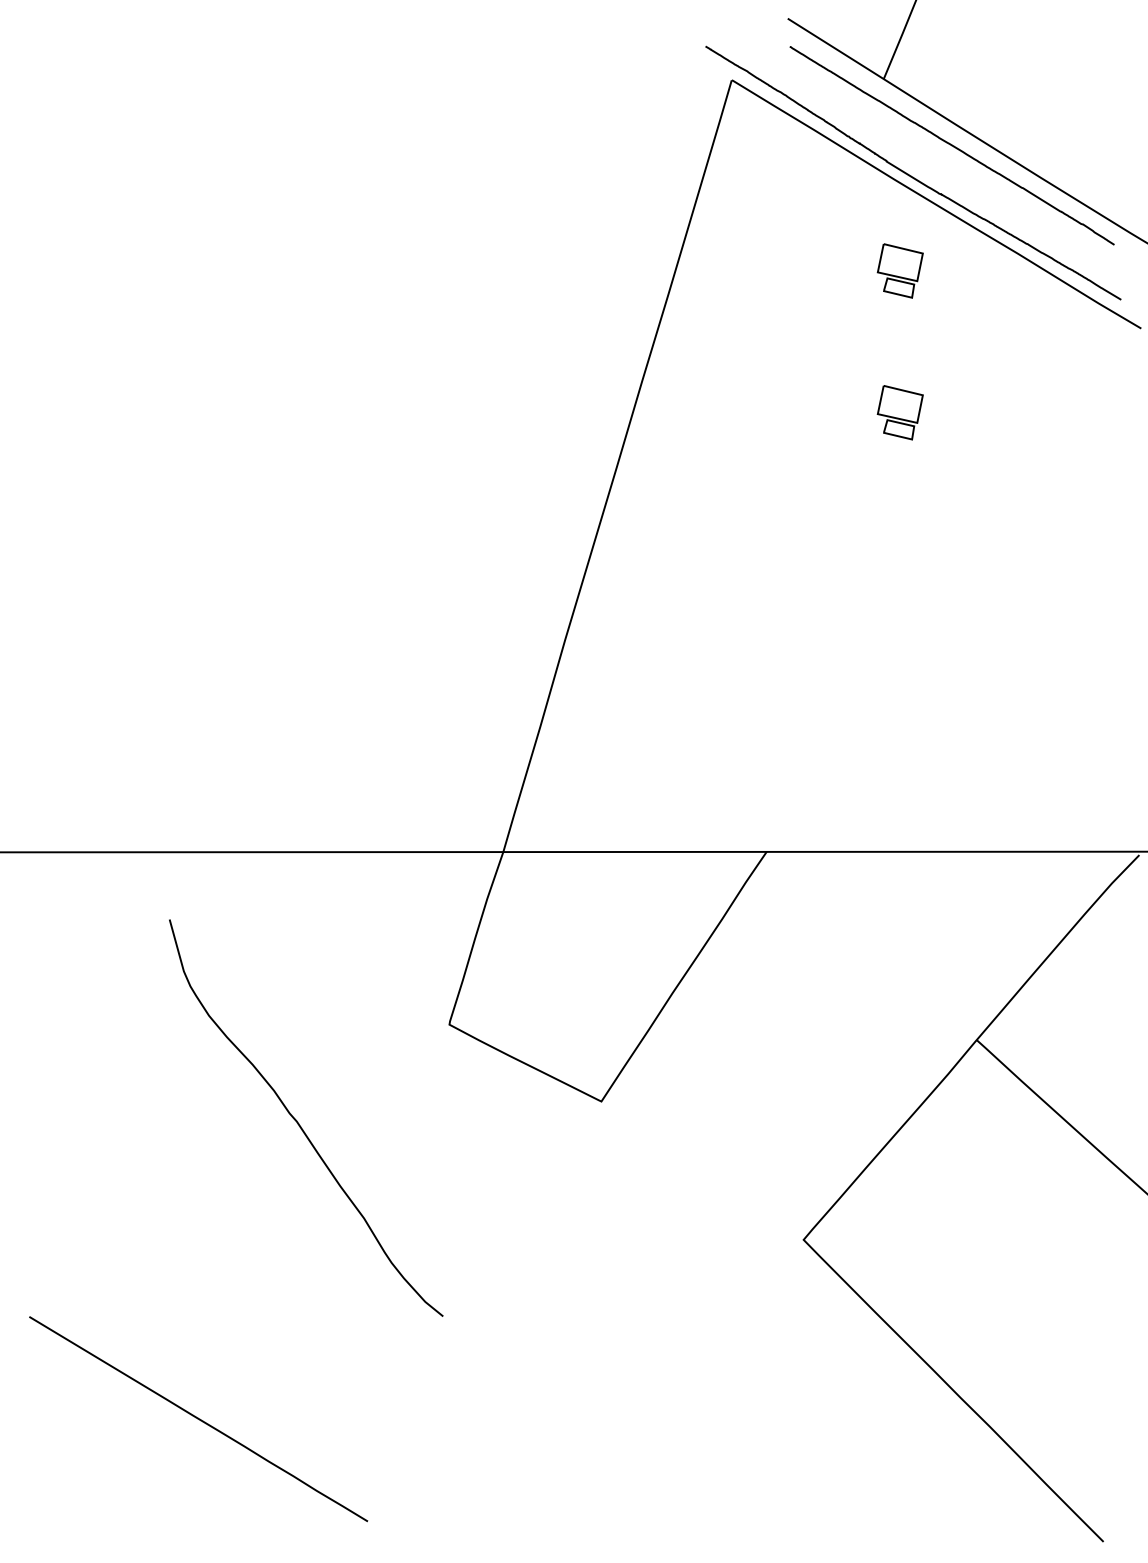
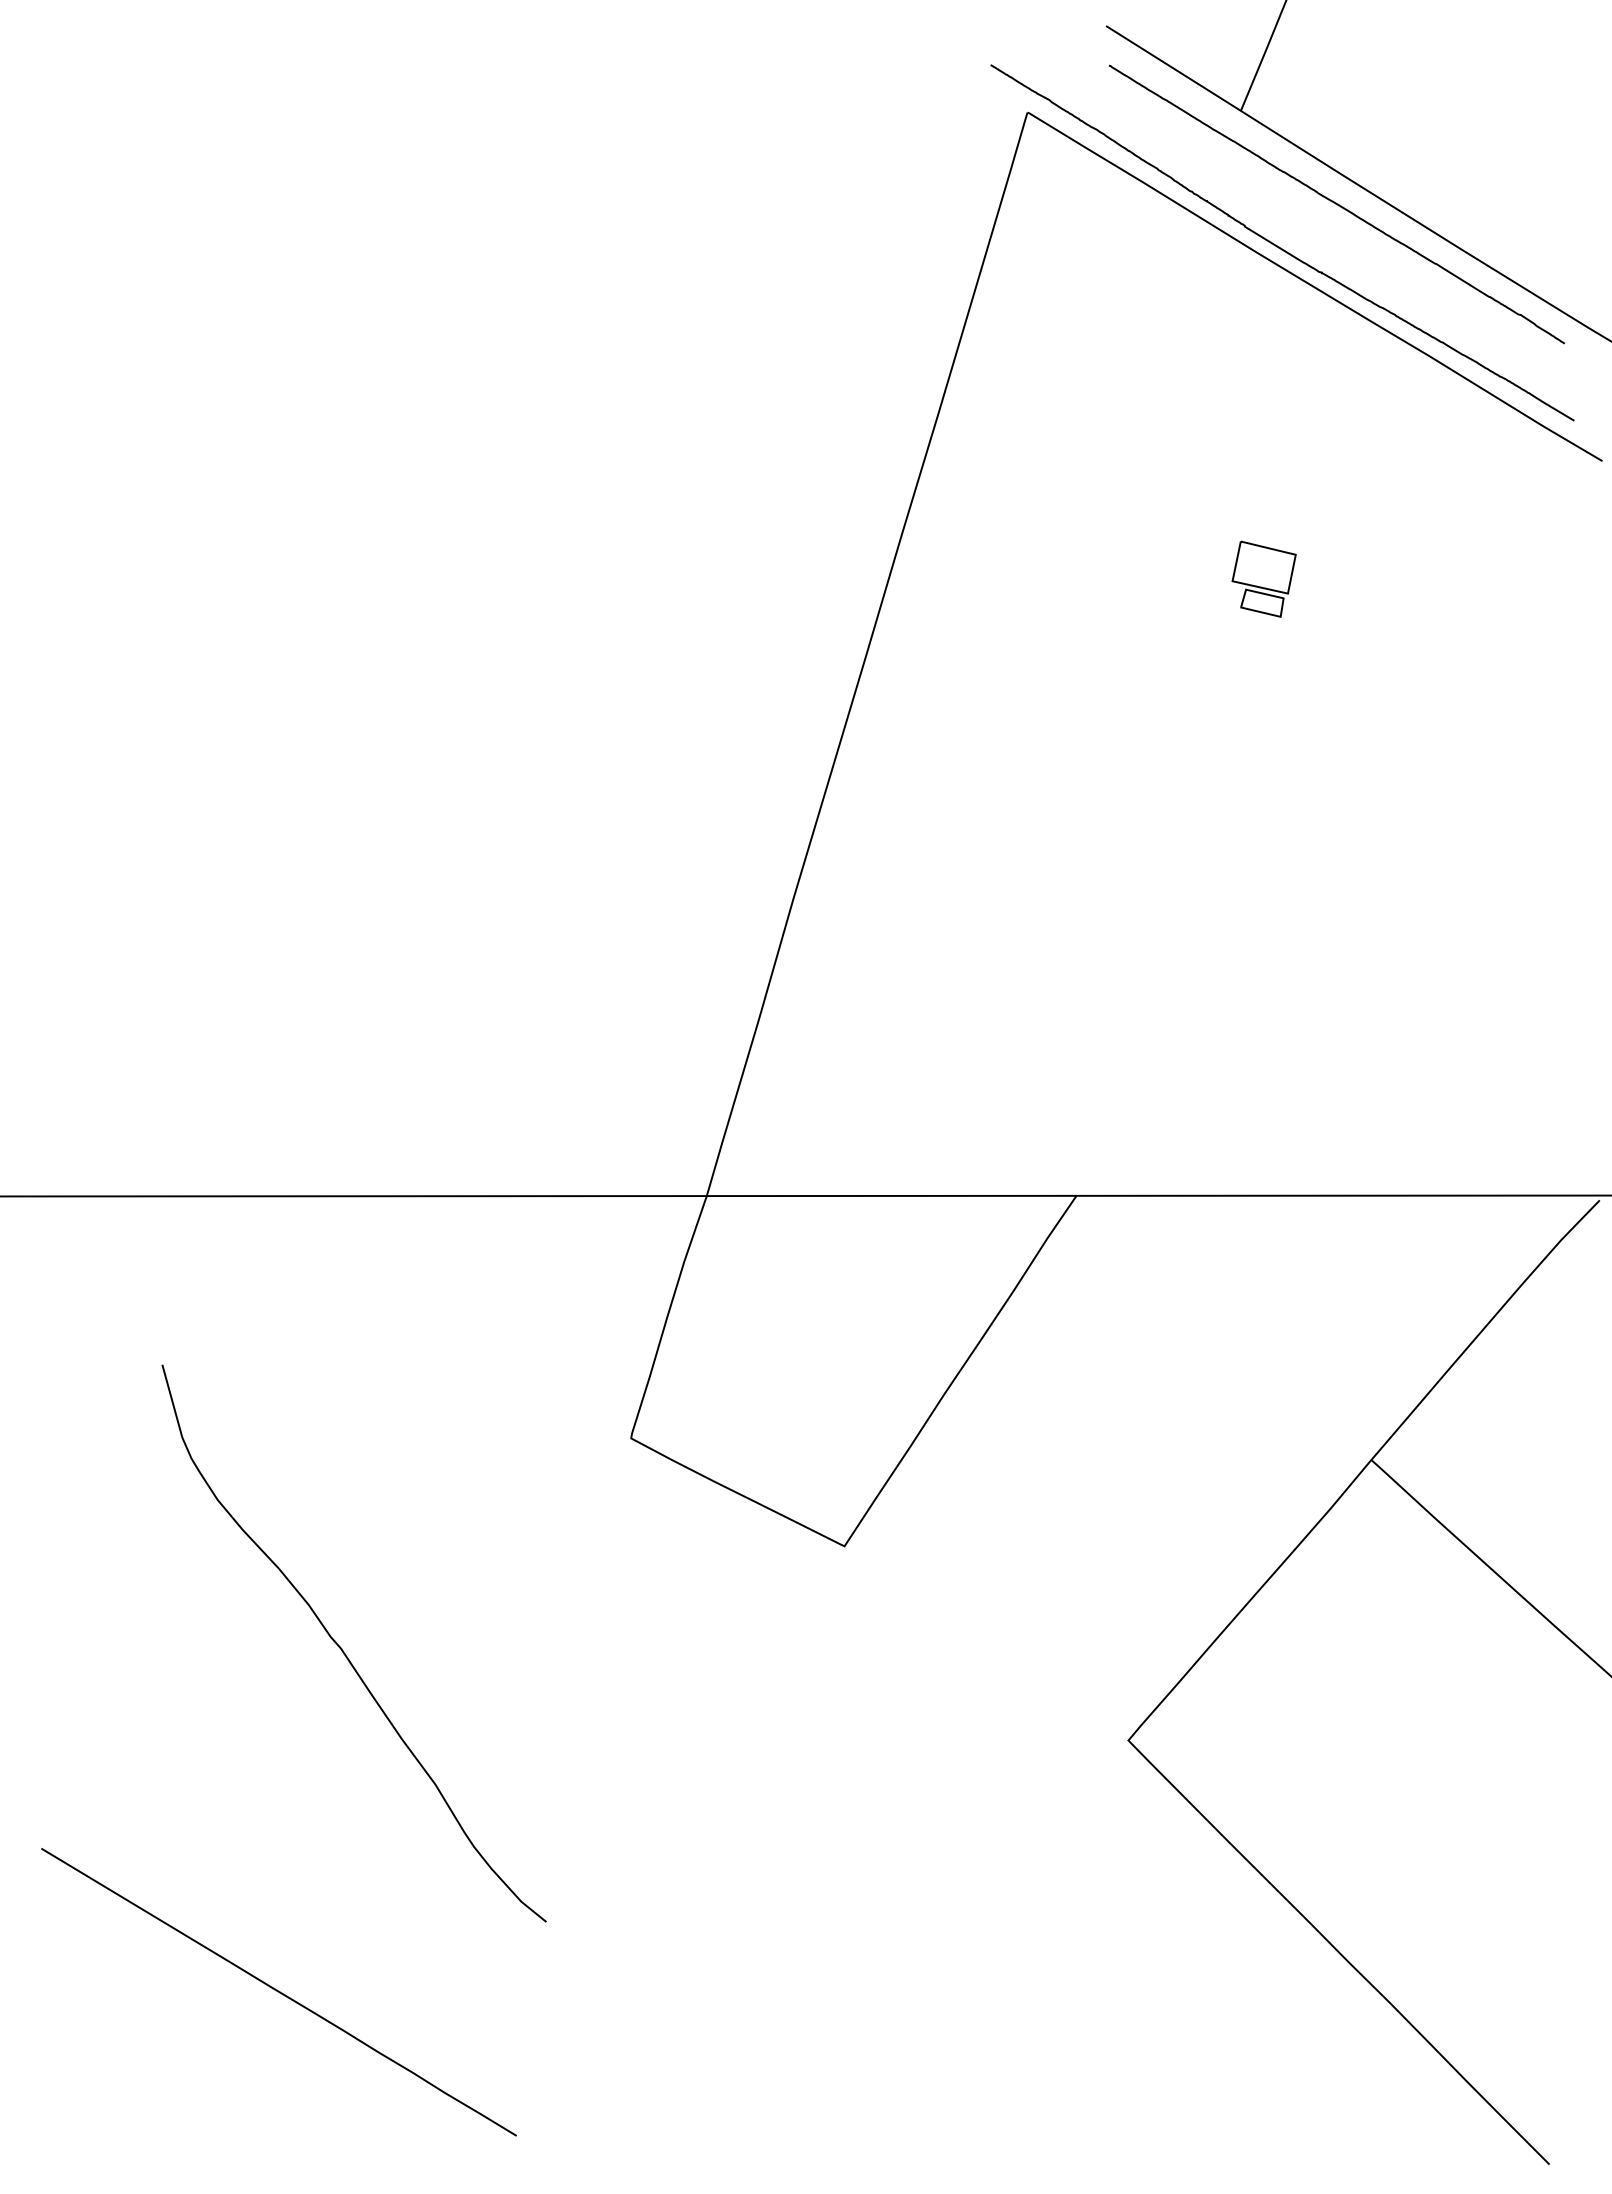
part: (899, 270) -> (1263, 379), removed
curve: (299, 1123) -> (344, 1651), moved

